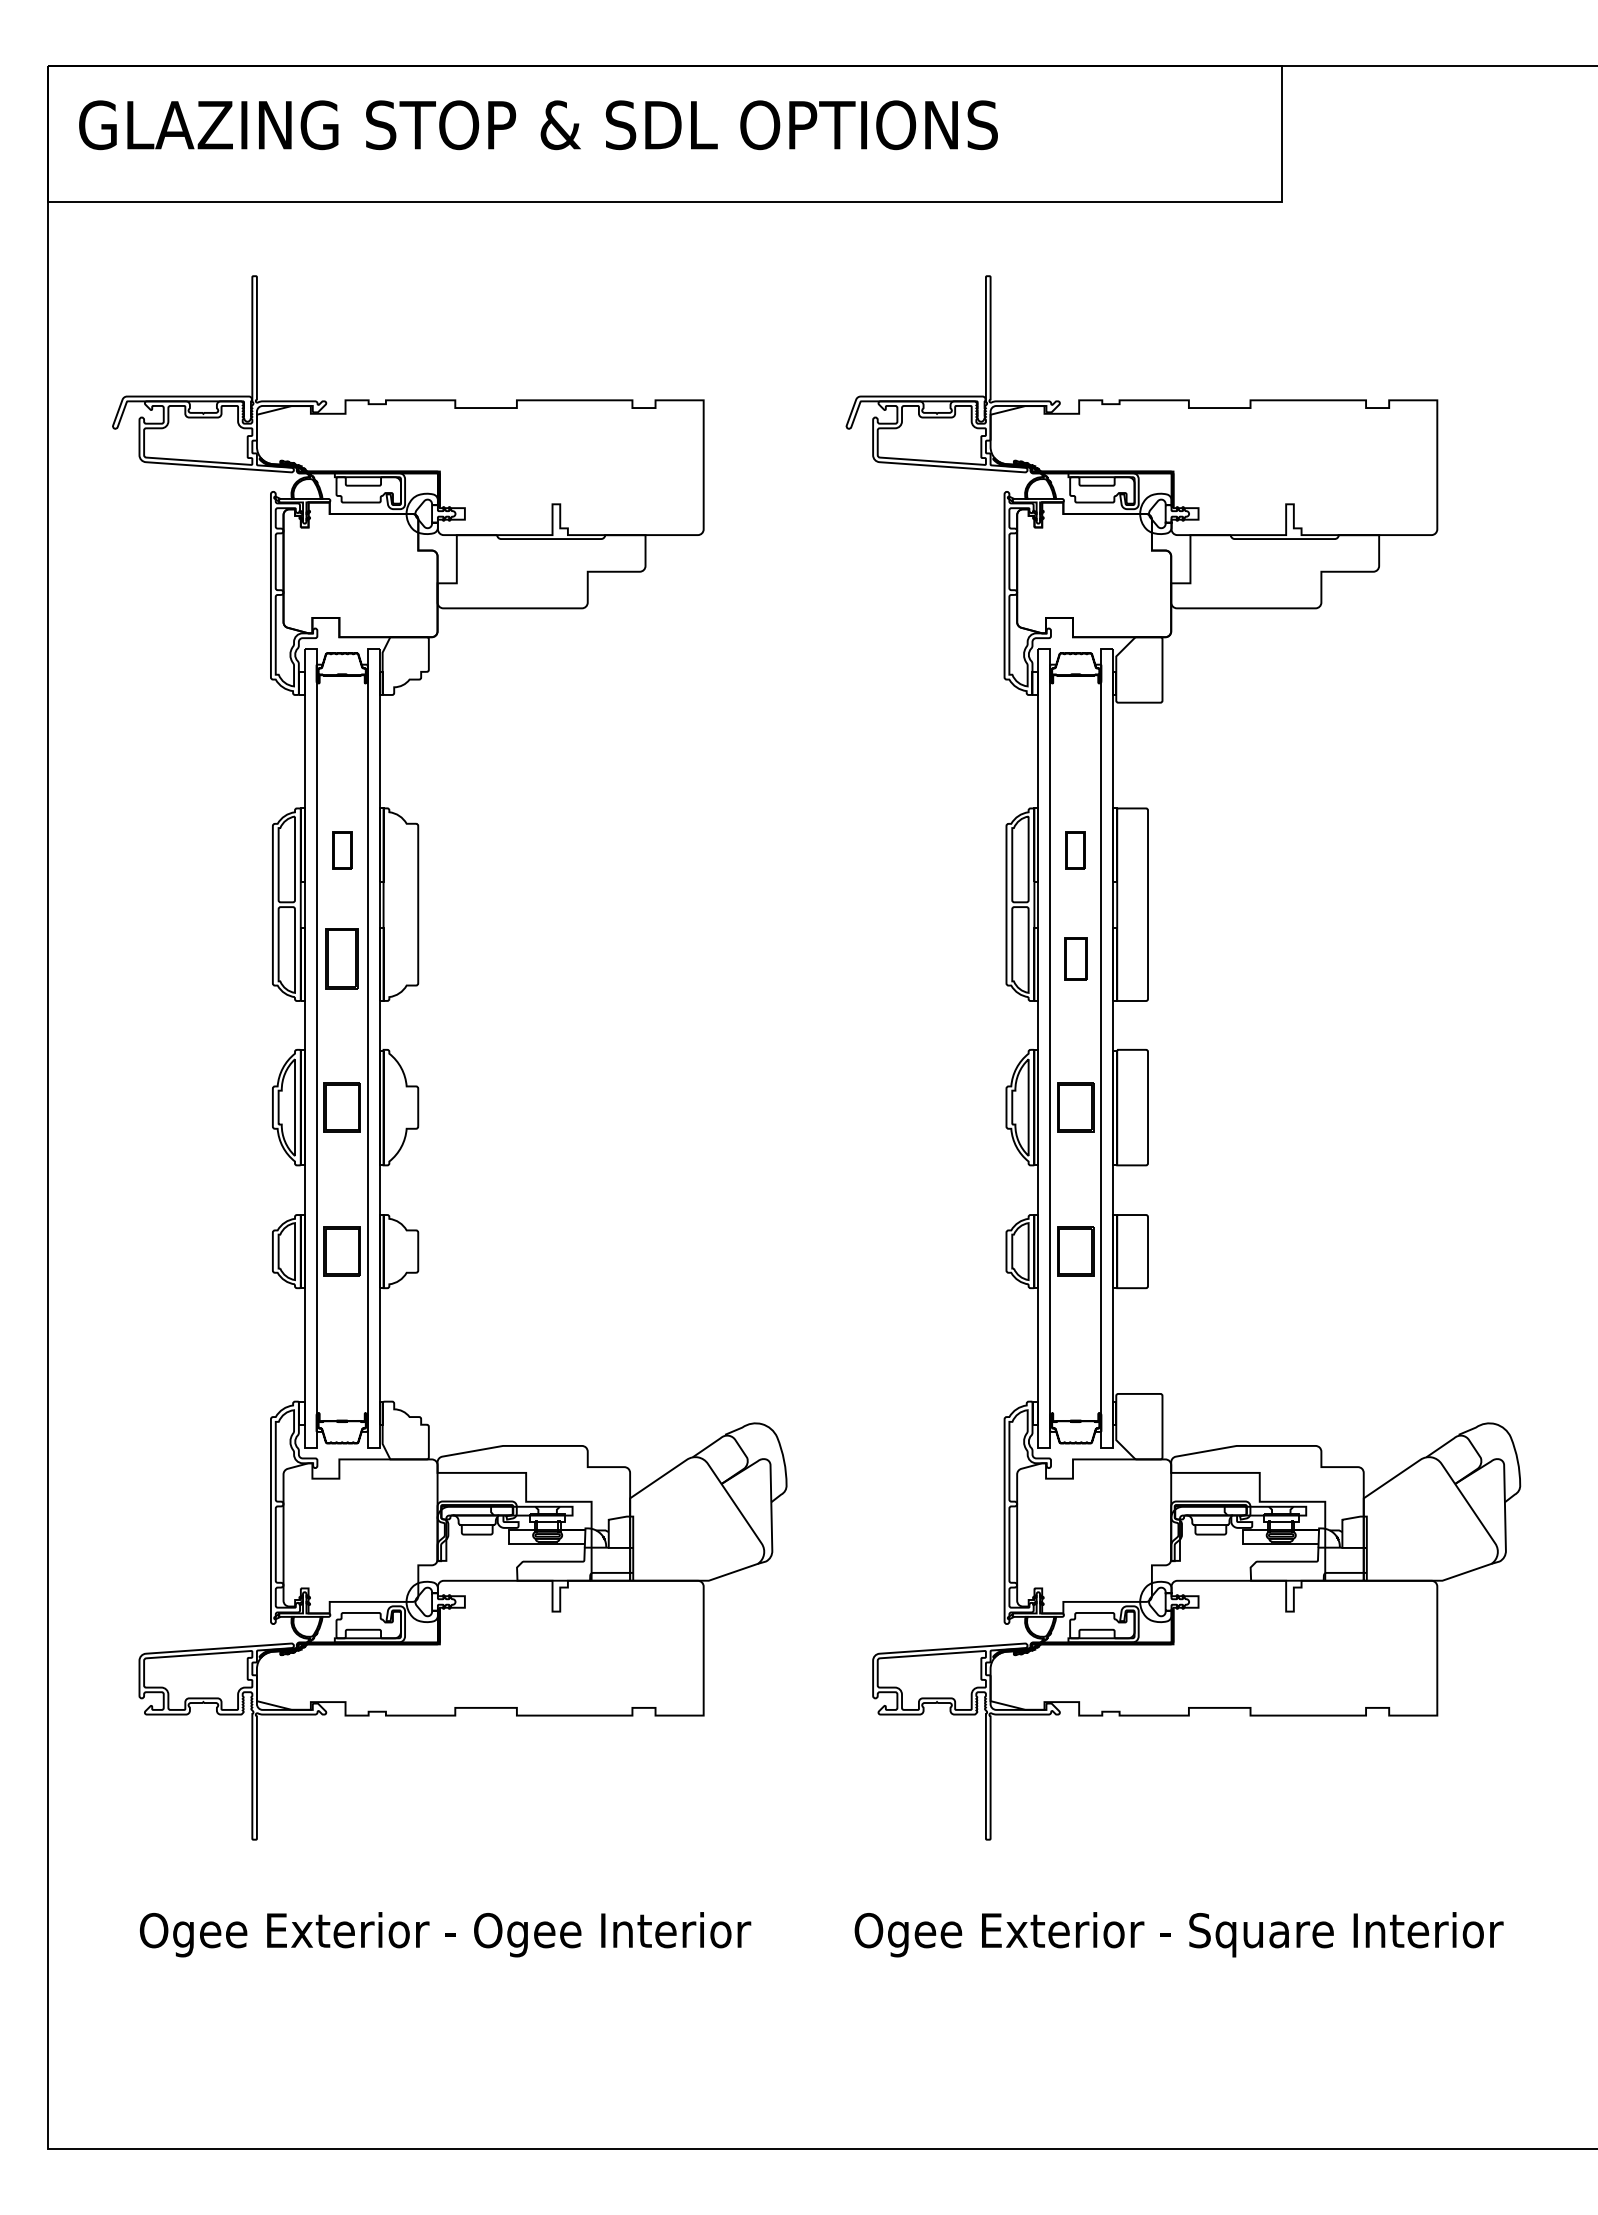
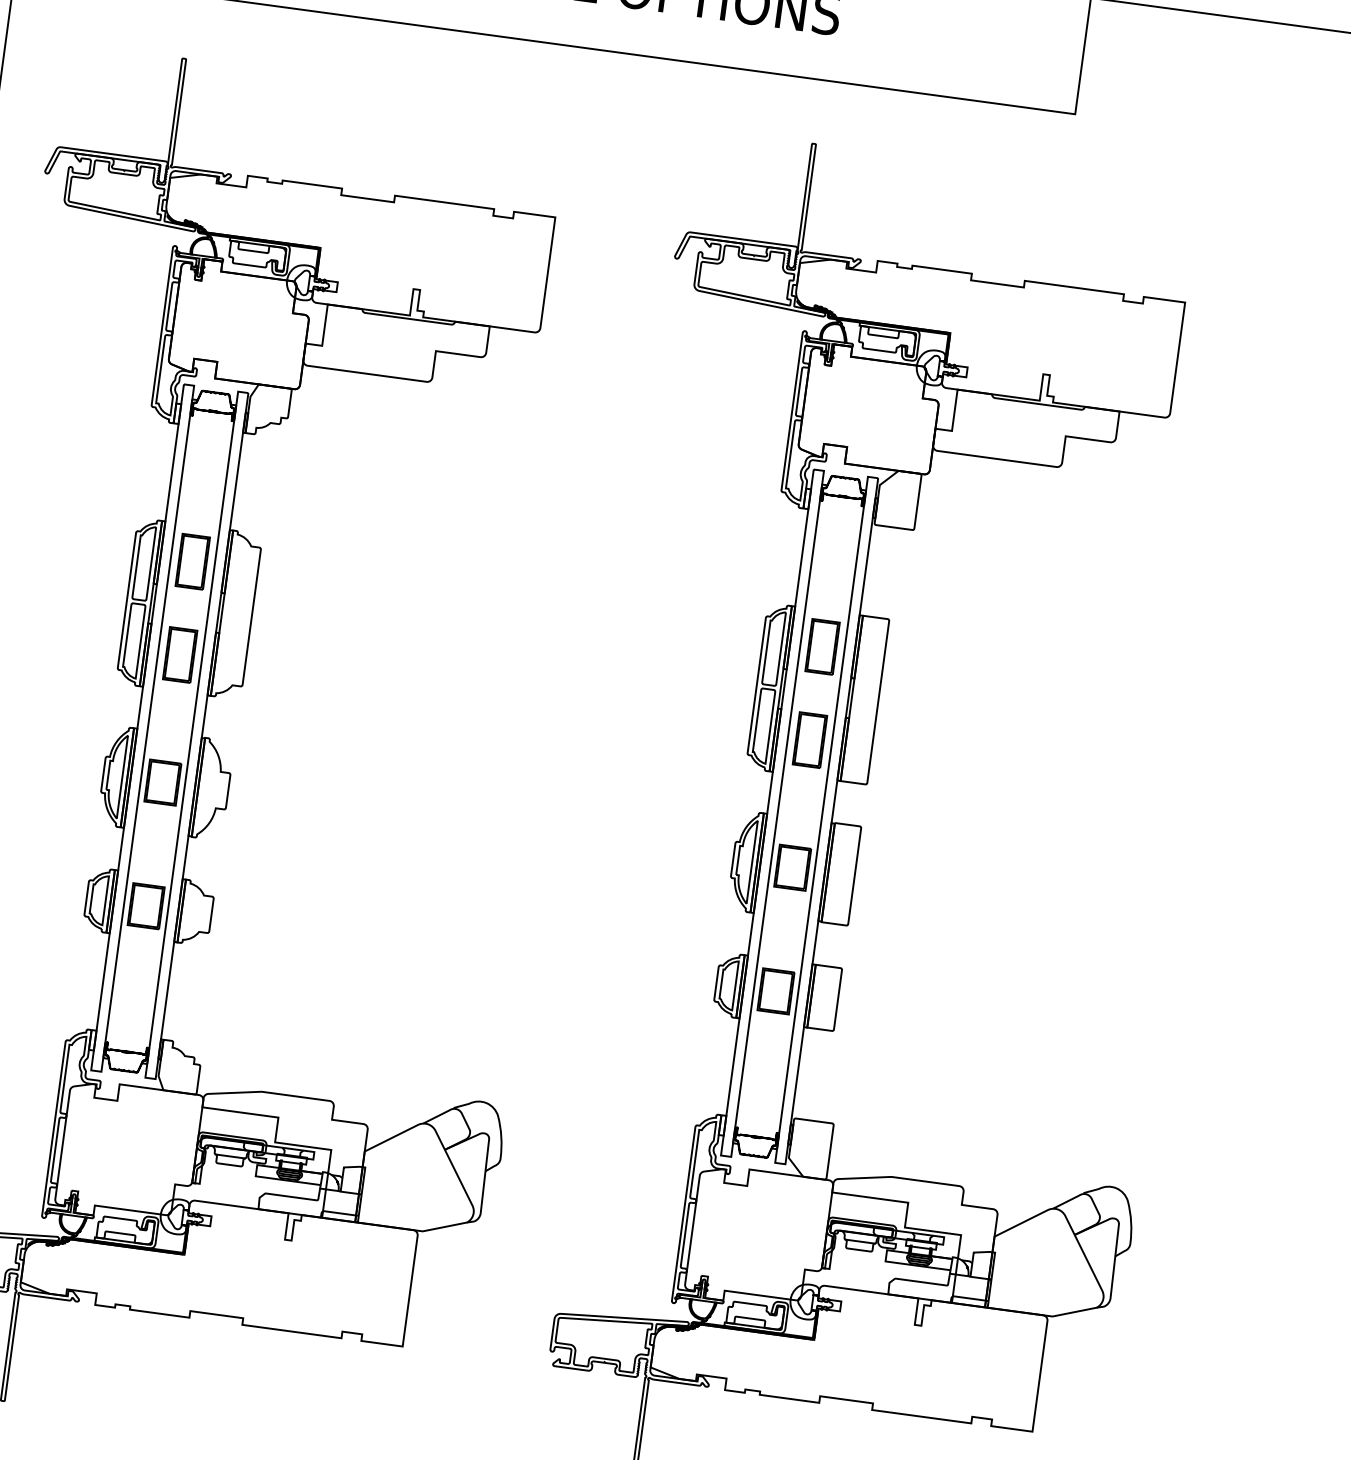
part: (341, 850) -> (192, 561), size x1.67
part: (1075, 850) -> (822, 647), size x1.67
part: (1075, 958) -> (809, 739), size x1.43

